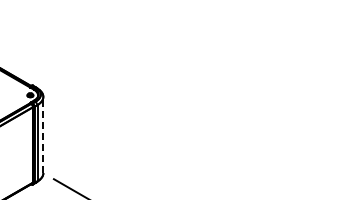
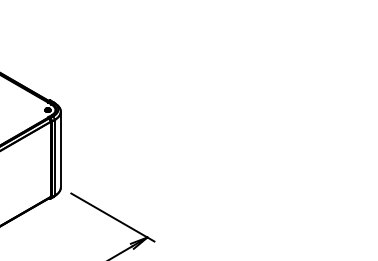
line: (43, 134) -> (60, 149), dashed -> solid

